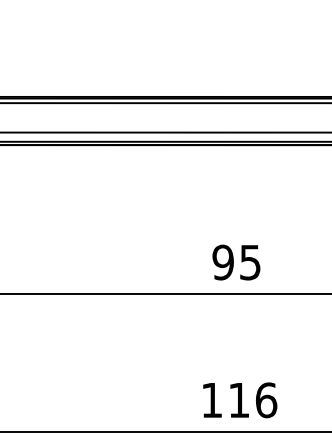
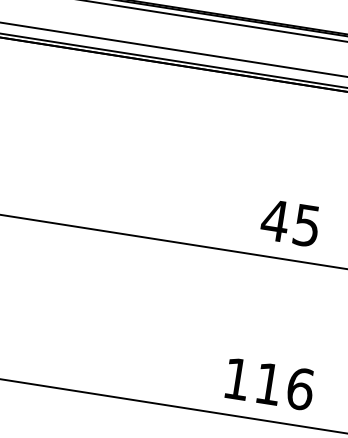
text: (222, 262) -> (274, 220), 95 -> 45

